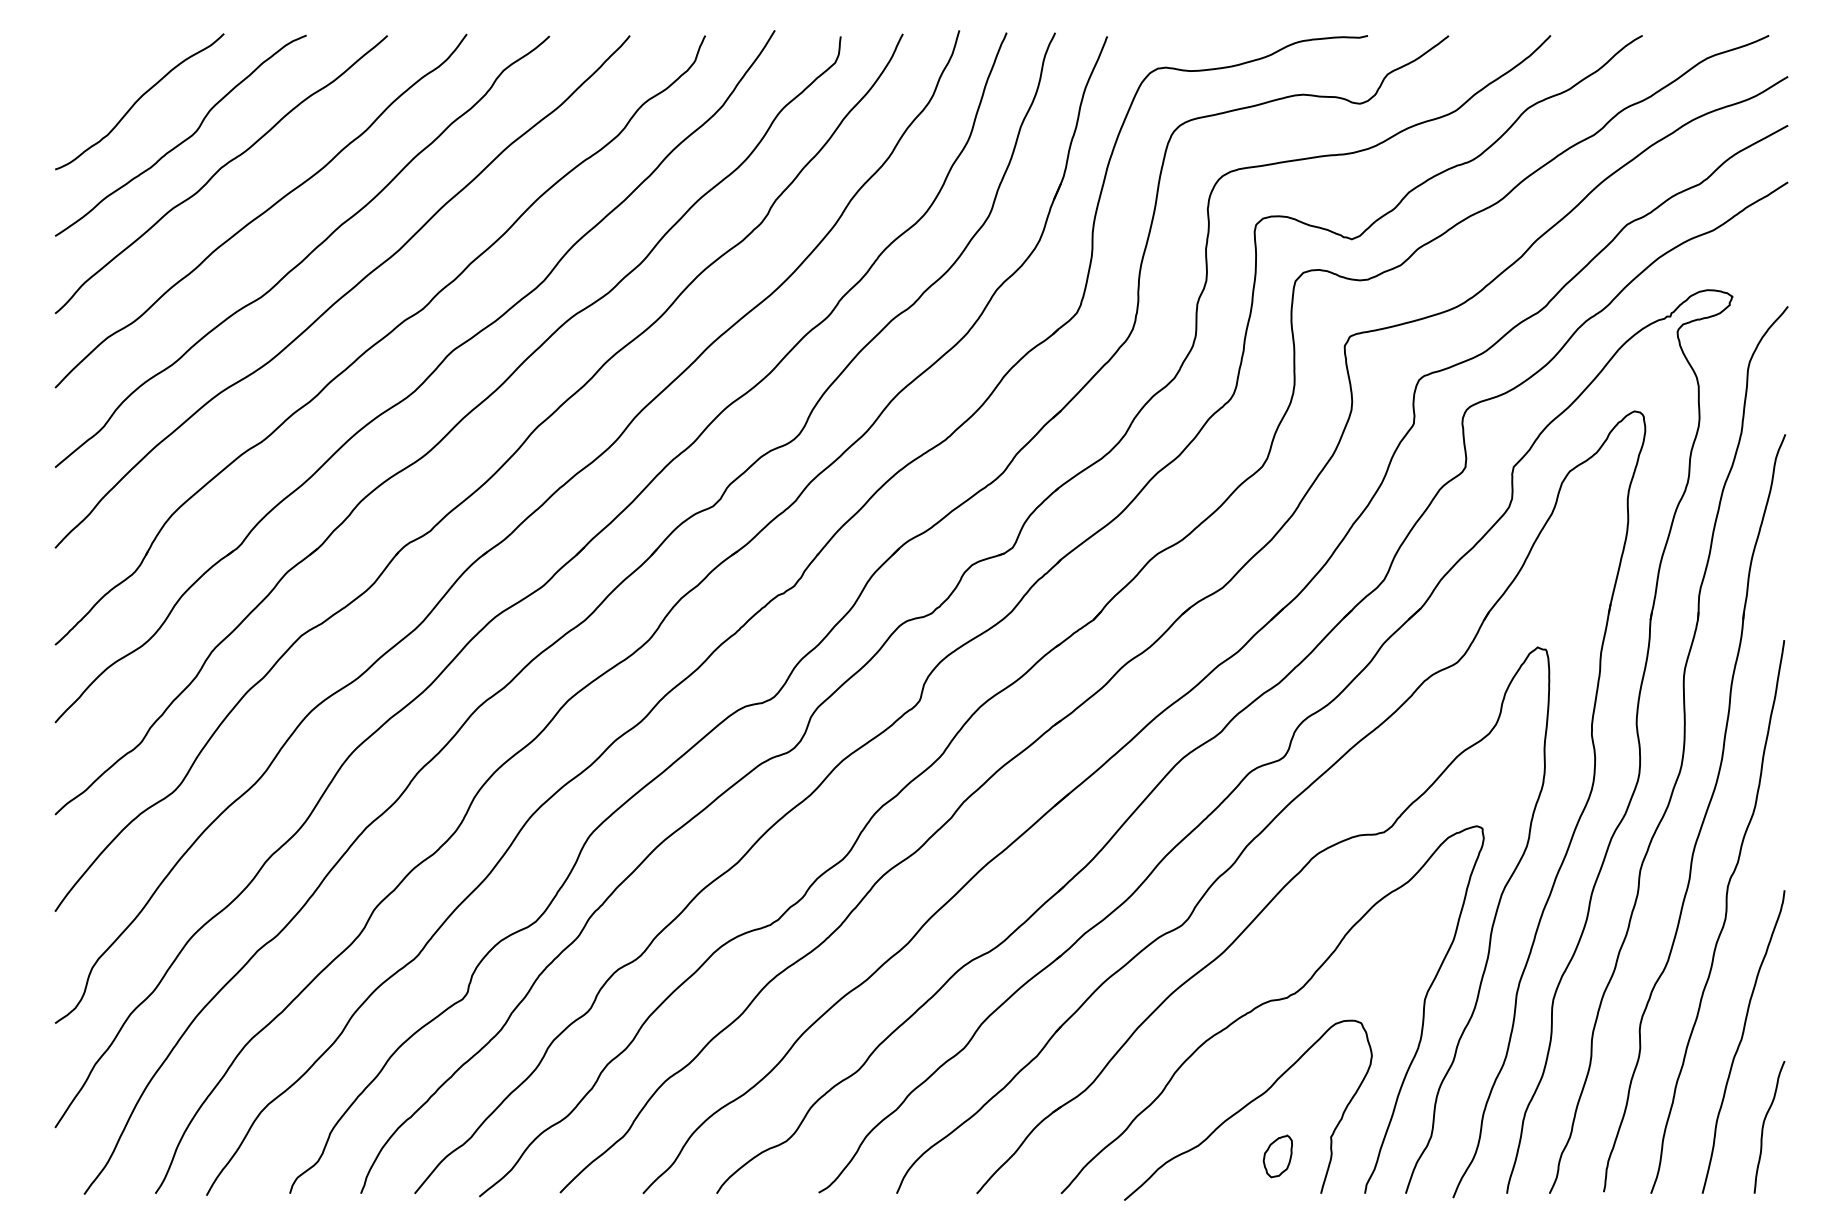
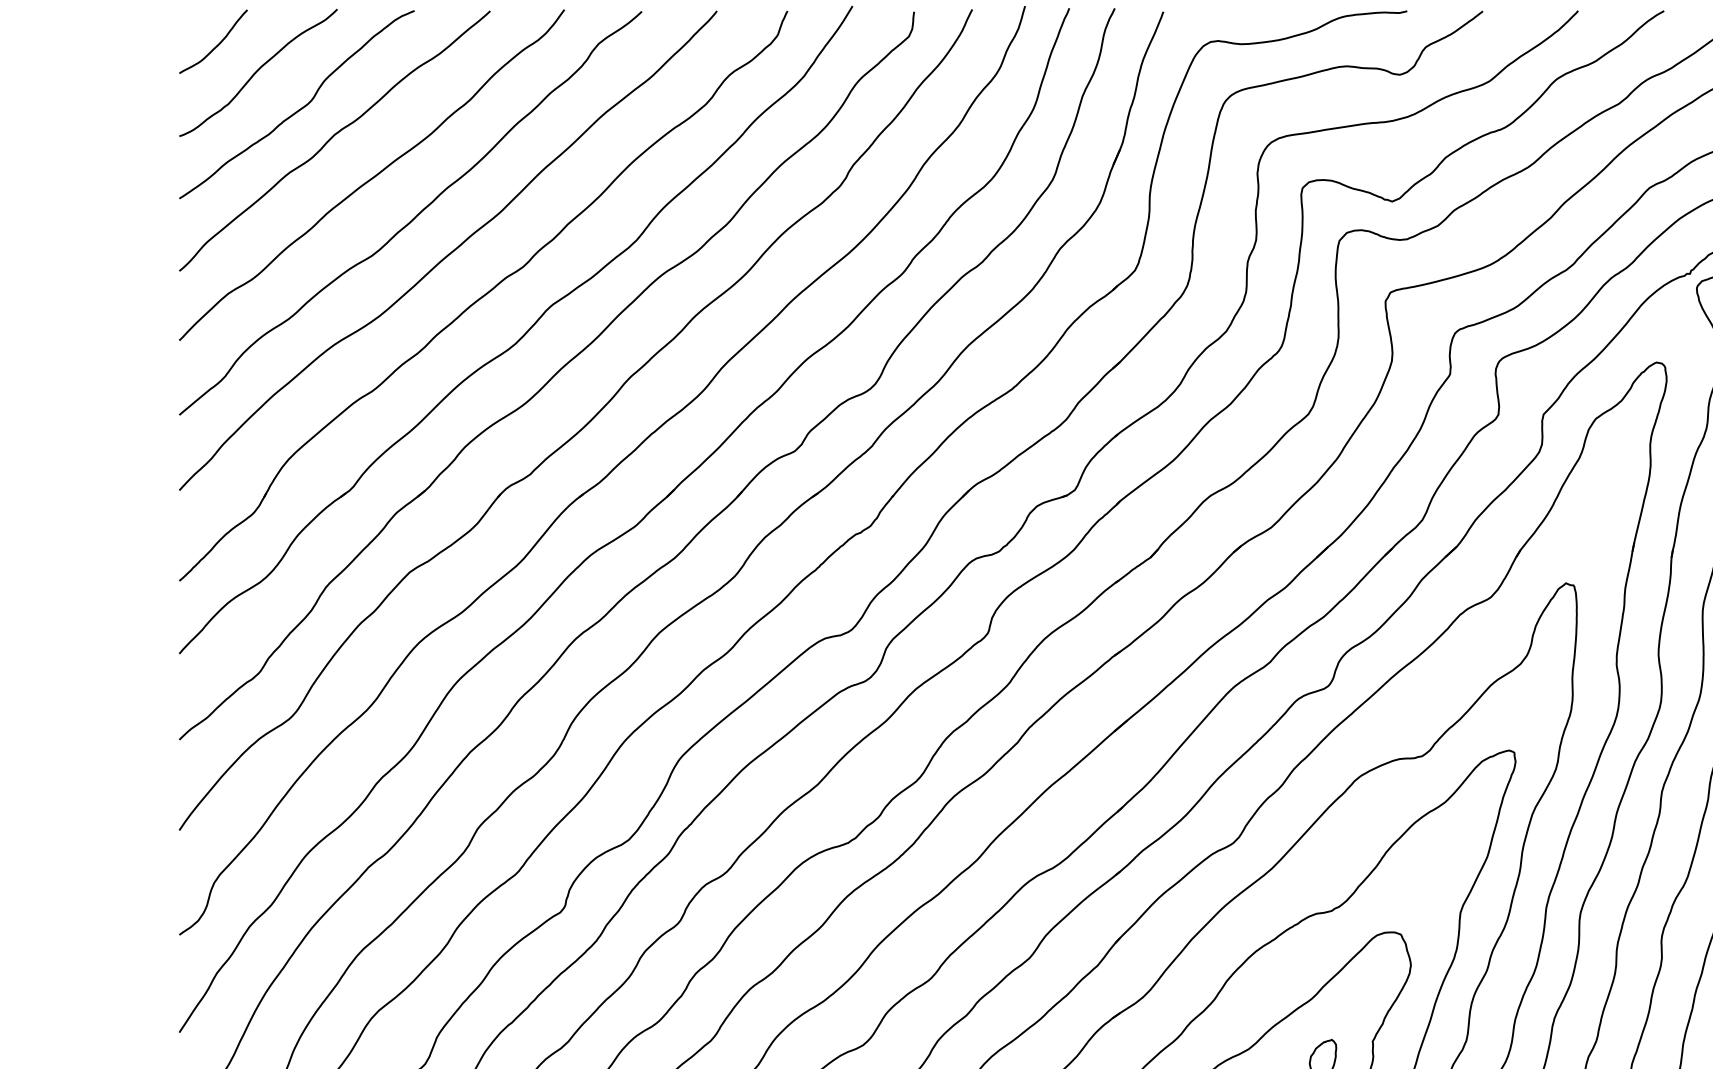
curve: (95, 71) -> (217, 44), added

